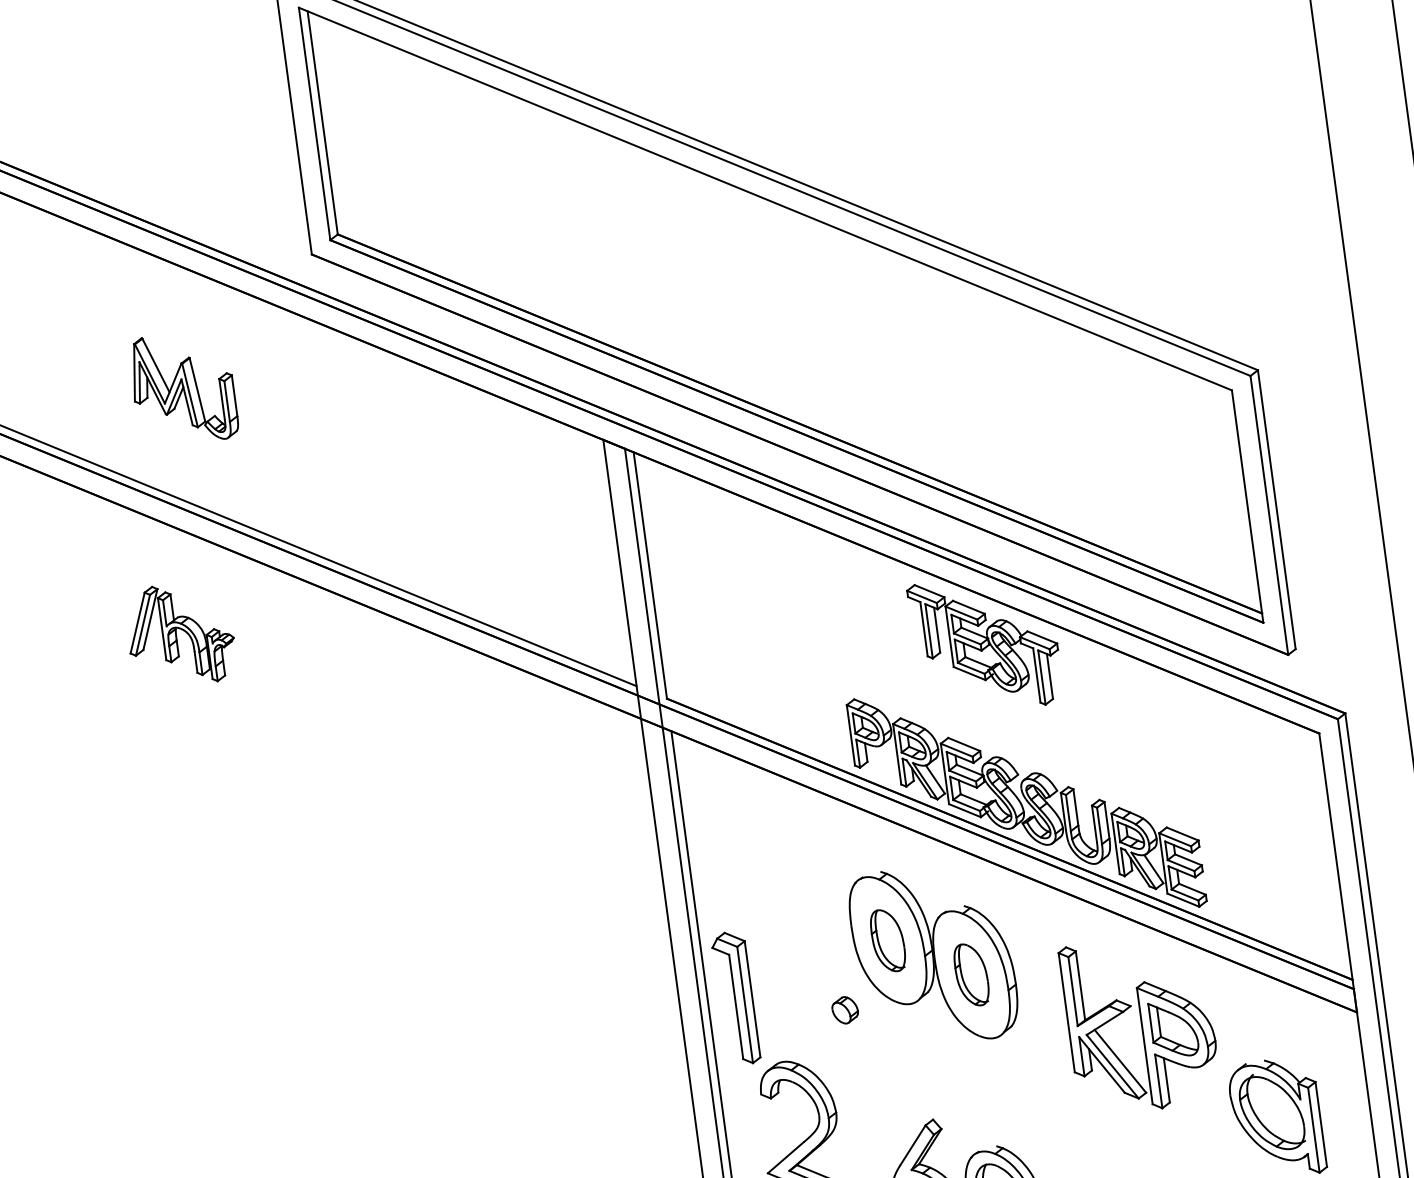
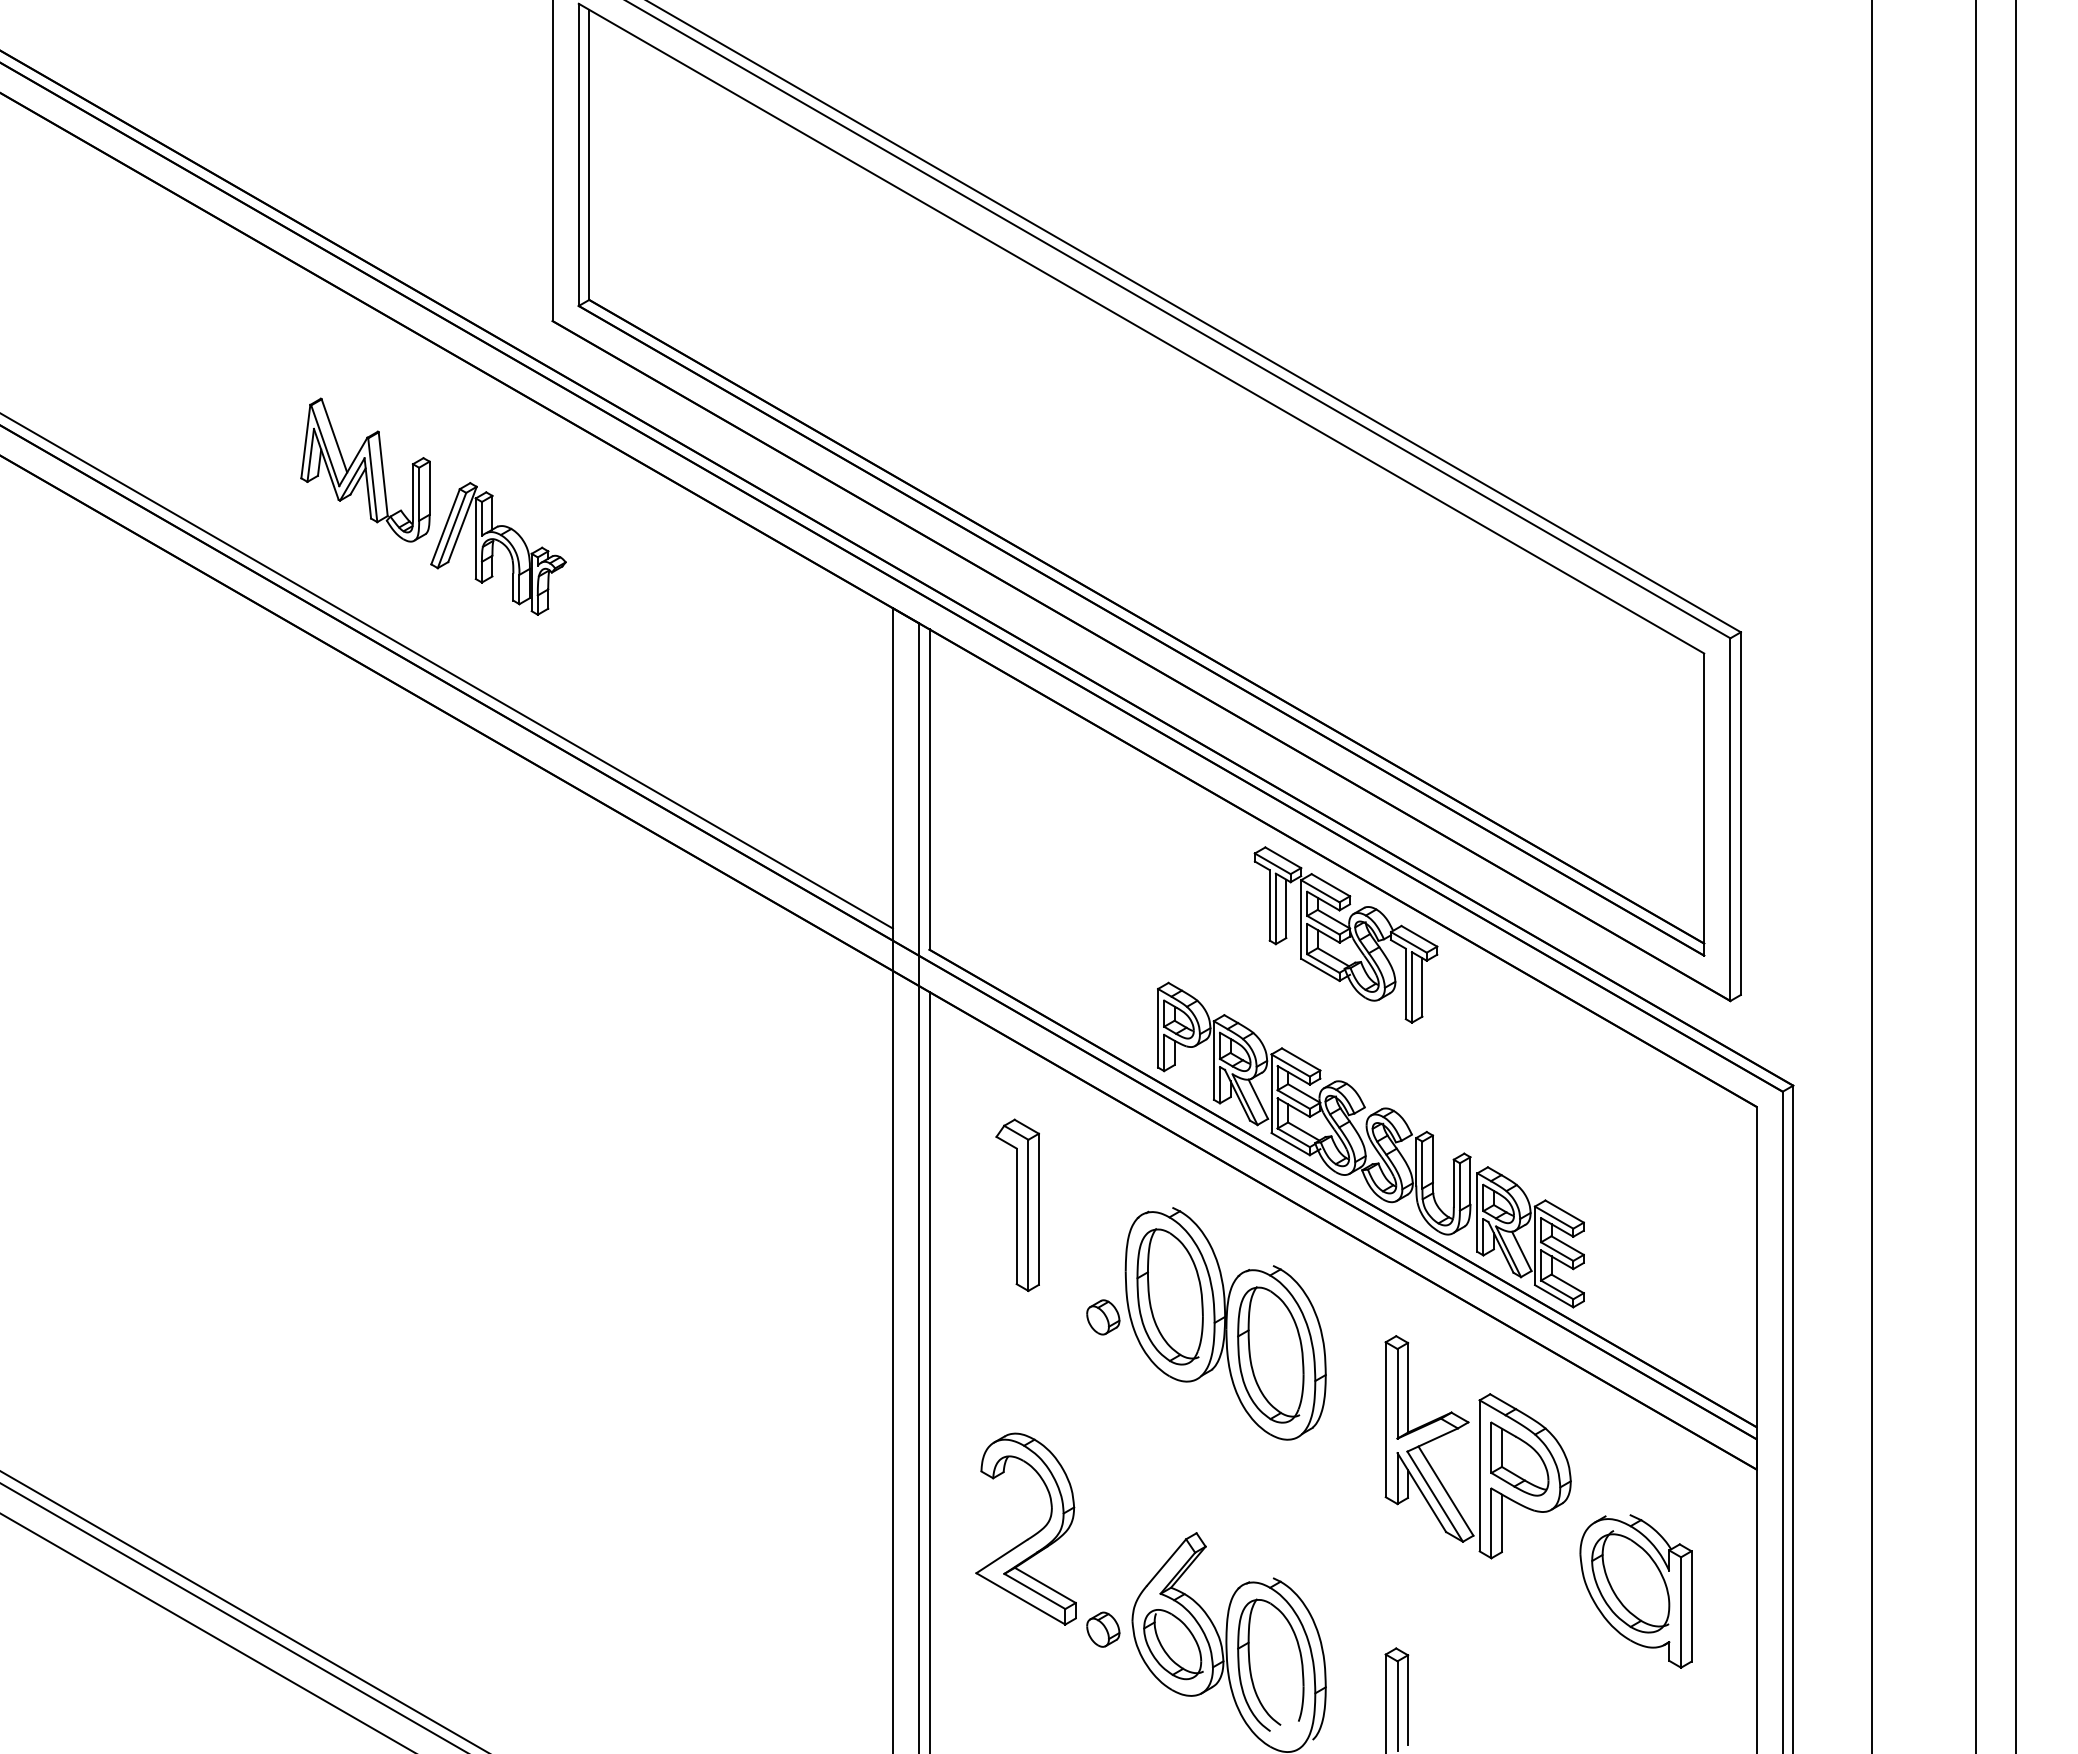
part: (180, 634) -> (498, 548), moved
part: (887, 940) -> (1169, 1296), size x1.67
part: (971, 974) -> (1270, 1354), size x1.67
part: (735, 998) -> (1017, 1205), moved
part: (845, 1010) -> (1103, 1317), moved

